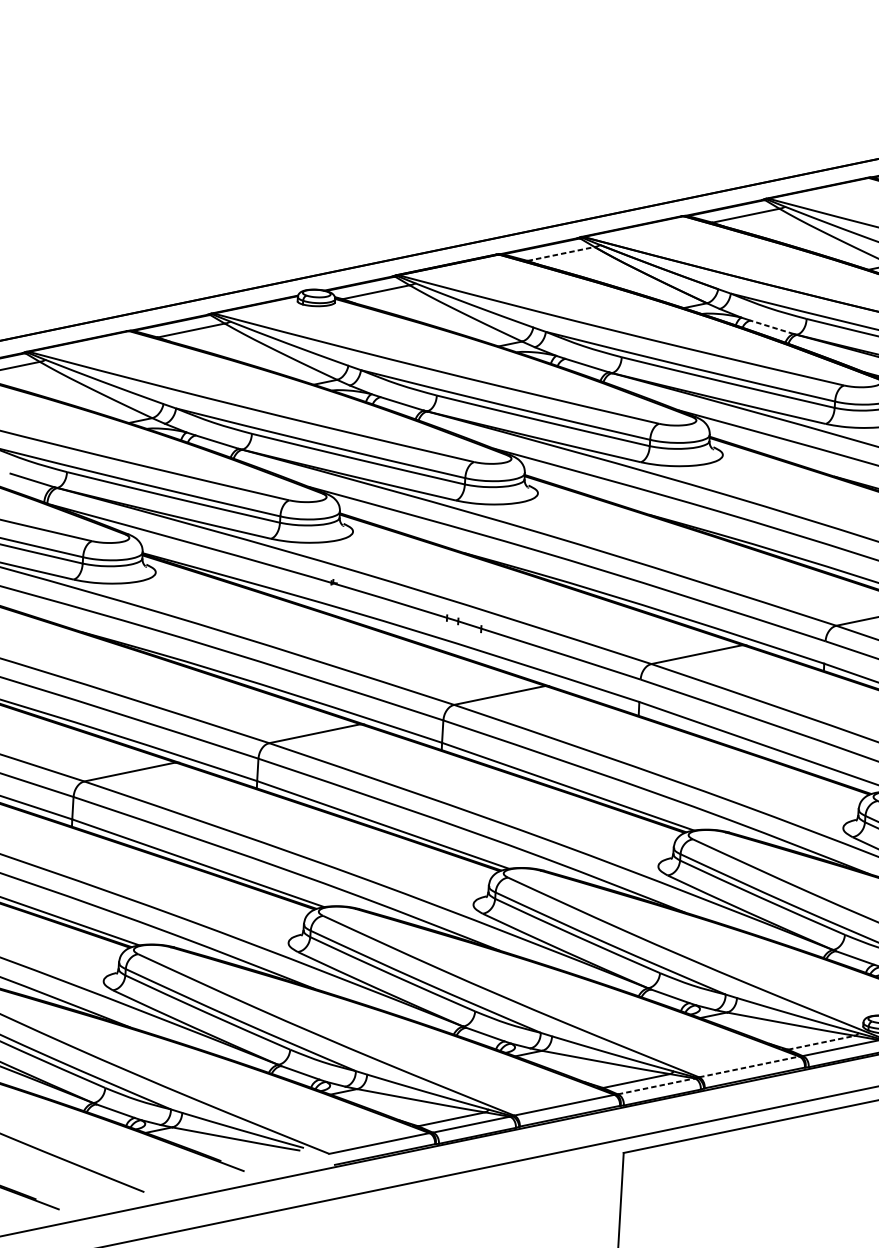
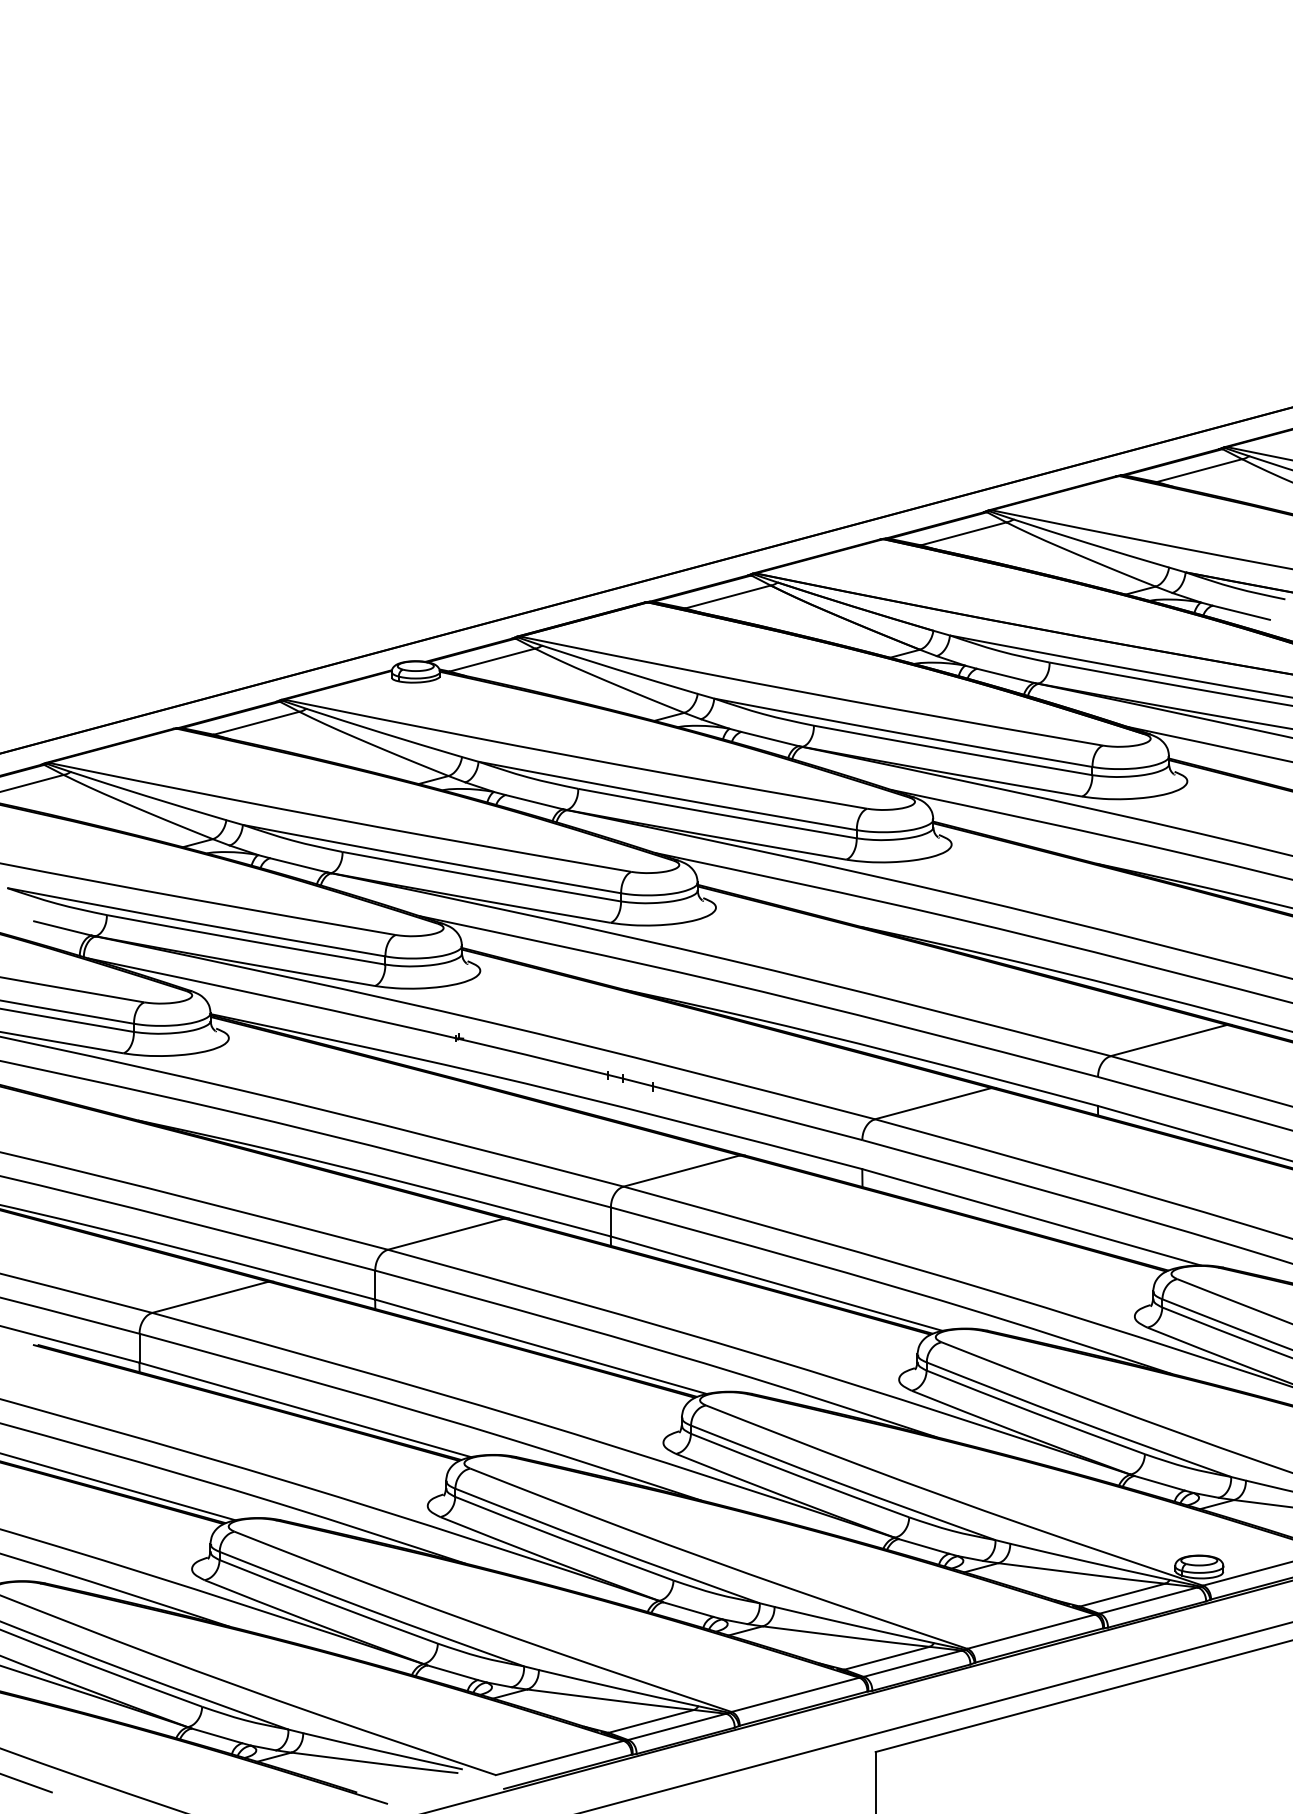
line: (561, 253) -> (728, 596), dashed -> solid
line: (771, 327) -> (1005, 675), dashed -> solid
line: (822, 1043) -> (1123, 1595), dashed -> solid
line: (749, 1066) -> (1031, 1631), dashed -> solid
line: (656, 1086) -> (912, 1663), dashed -> solid

